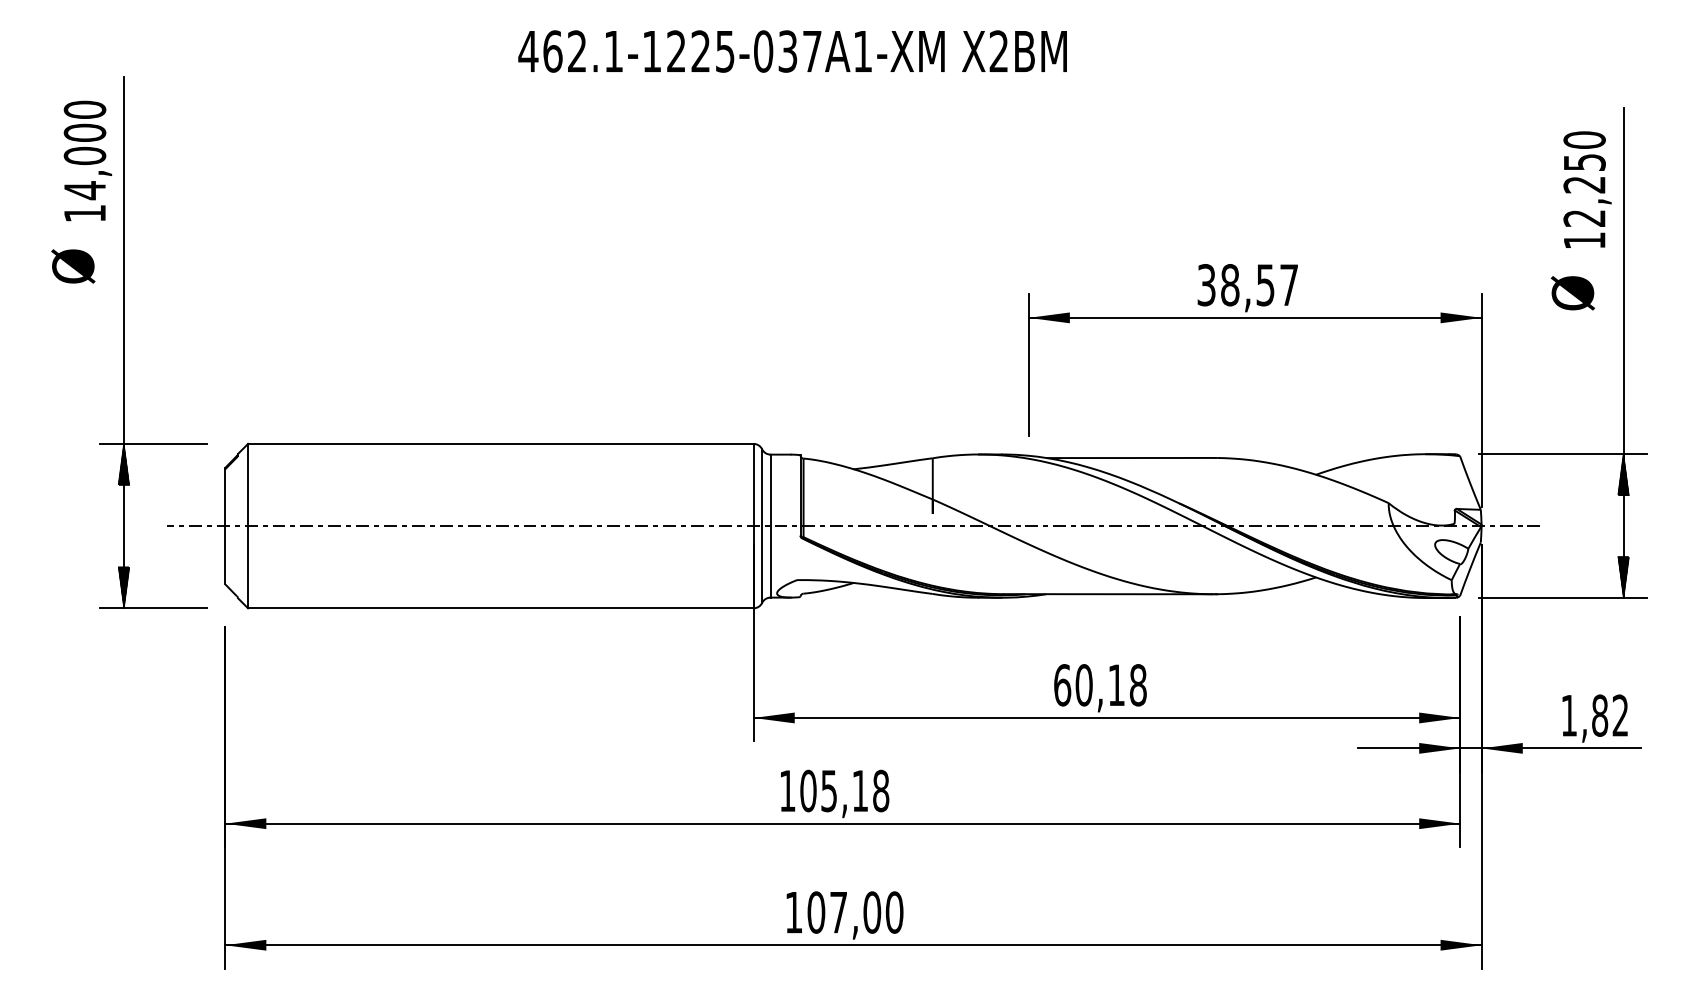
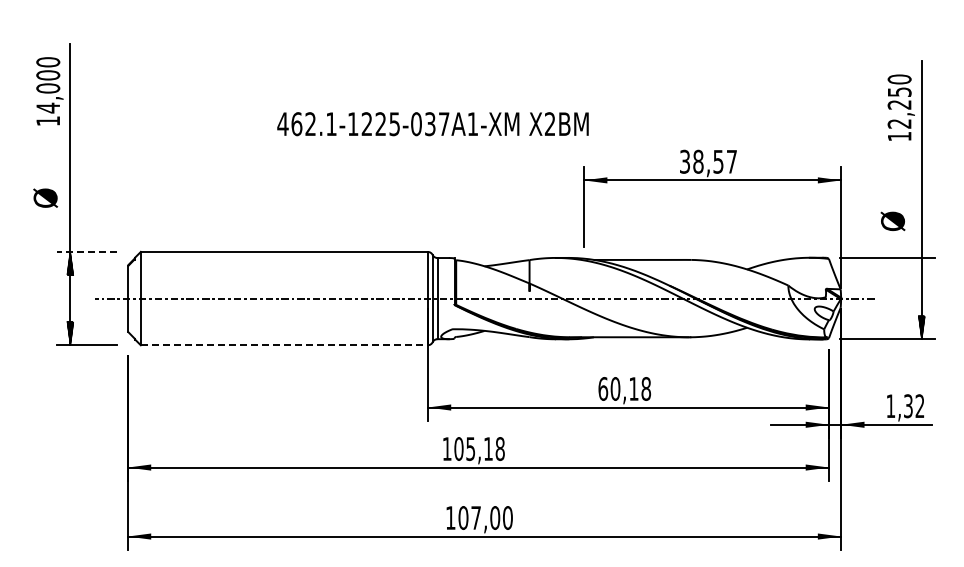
text: (791, 52) -> (432, 124), moved
text: (73, 265) -> (45, 197), moved
text: (1572, 291) -> (892, 220), moved
line: (152, 443) -> (86, 251), solid -> dashed
hatch: (1623, 474) -> (921, 269), removed
line: (501, 608) -> (284, 345), solid -> dashed
text: (1598, 716) -> (907, 406), 1,82 -> 1,32

